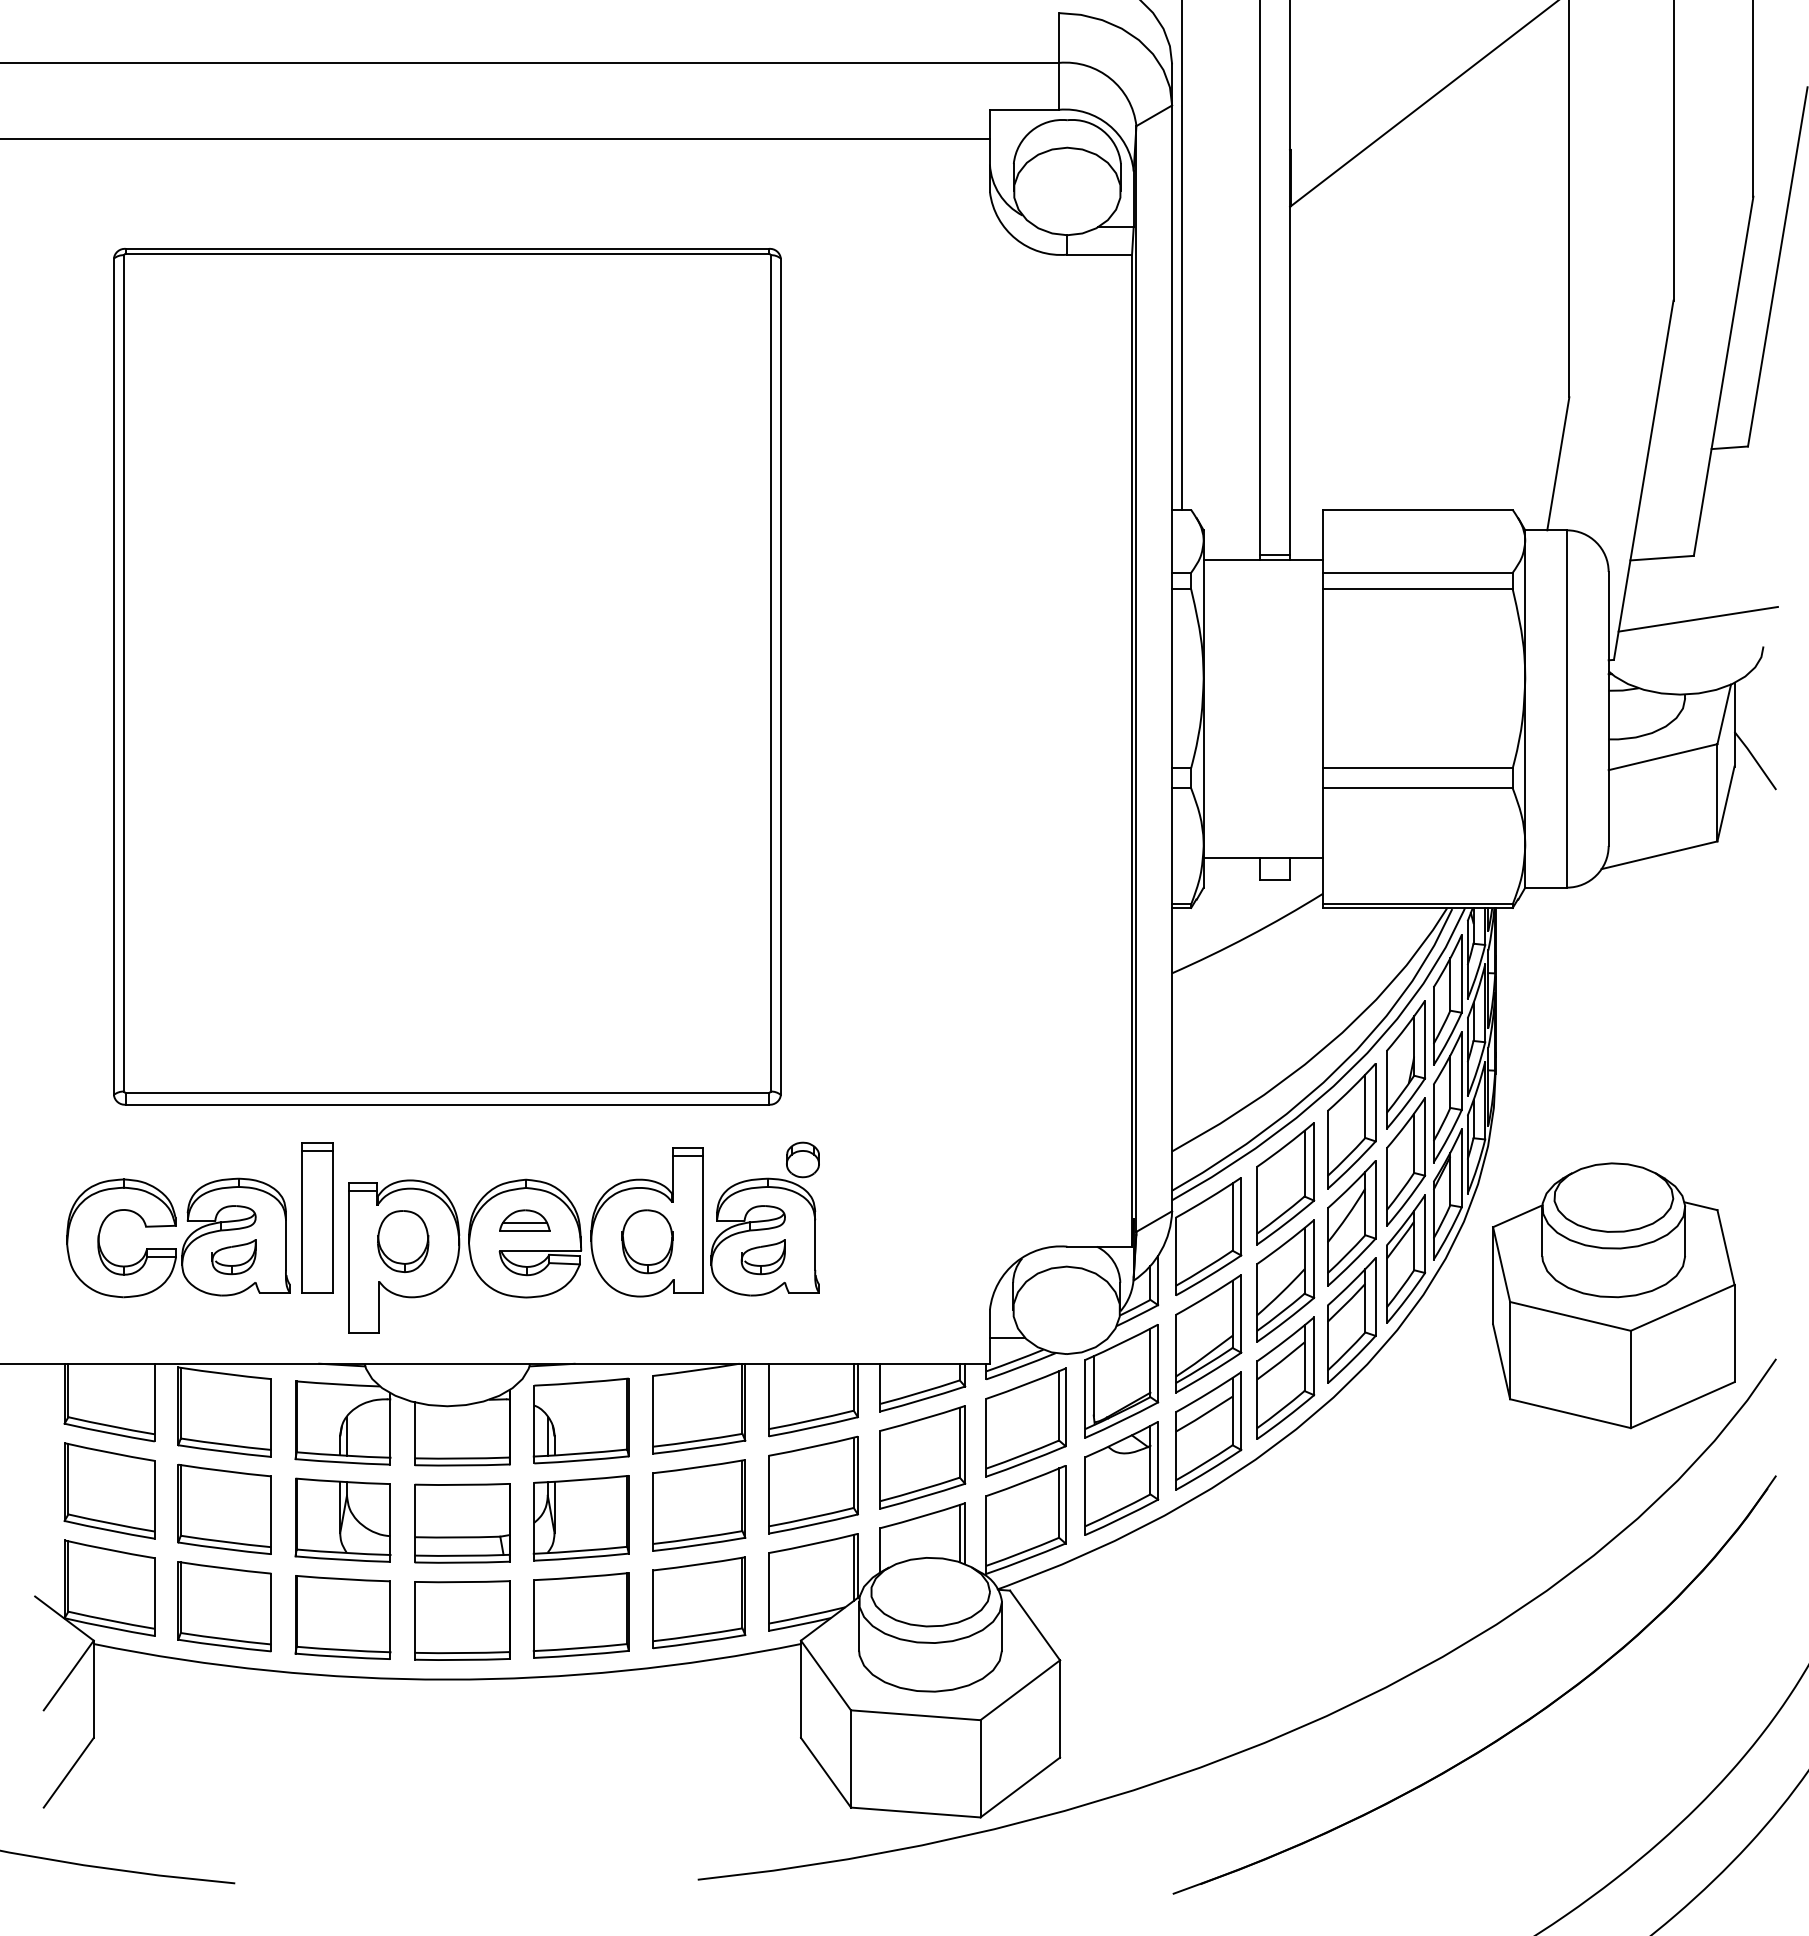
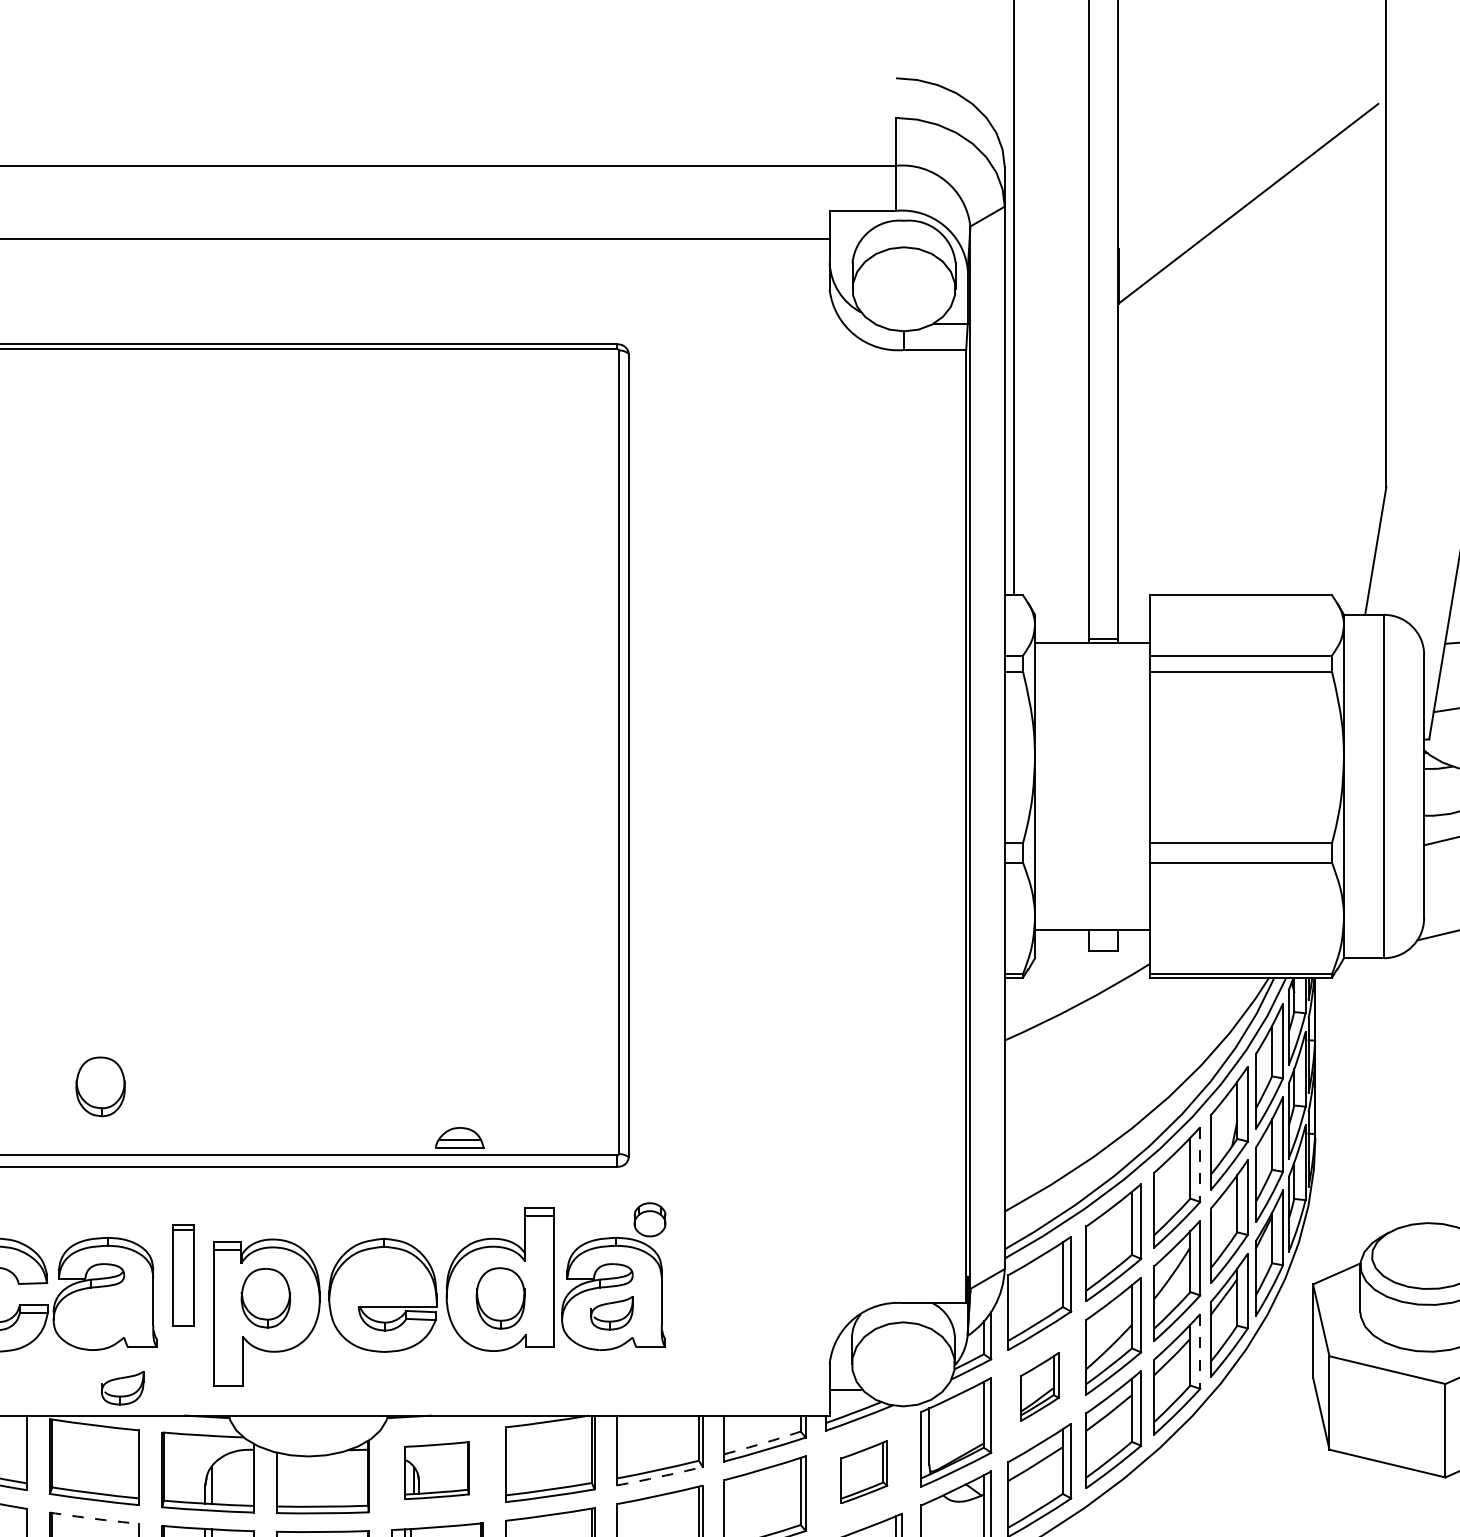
part: (231, 1021) -> (100, 1086), added
line: (1375, 1102) -> (1200, 1164), solid -> dashed
part: (317, 1217) -> (183, 1275), size x0.7
part: (524, 1220) -> (459, 1137), moved
part: (233, 1257) -> (122, 1388), moved
line: (1375, 1297) -> (1200, 1351), solid -> dashed
part: (1208, 1333) -> (1039, 1386), size x0.6
arc: (920, 1392) -> (762, 1443), solid -> dashed
part: (580, 1420) -> (436, 1470), size x0.7
part: (1025, 1422) -> (863, 1472), size x0.6
arc: (813, 1427) -> (660, 1476), solid -> dashed
arc: (224, 1471) -> (94, 1519), solid -> dashed

